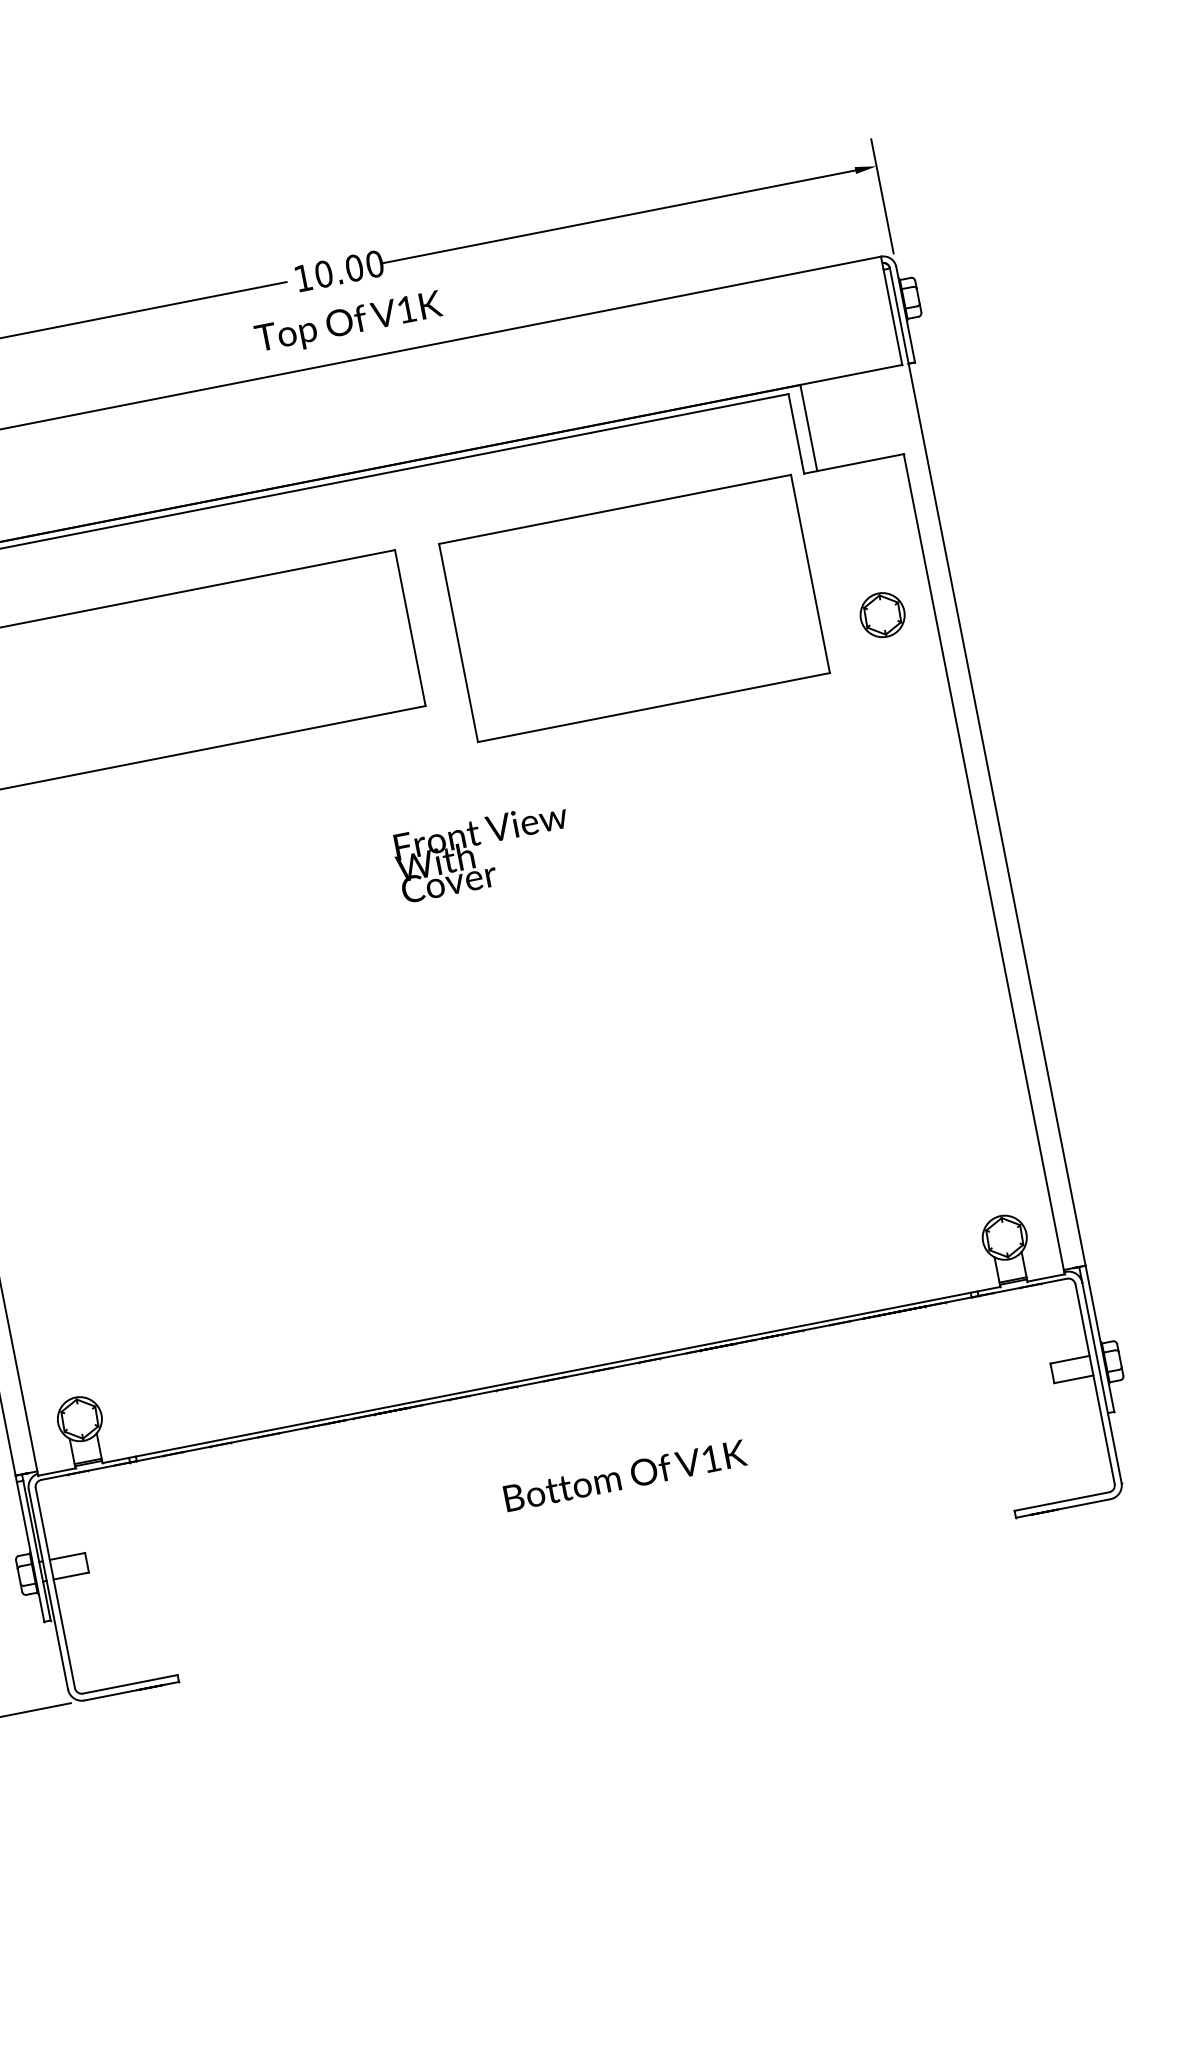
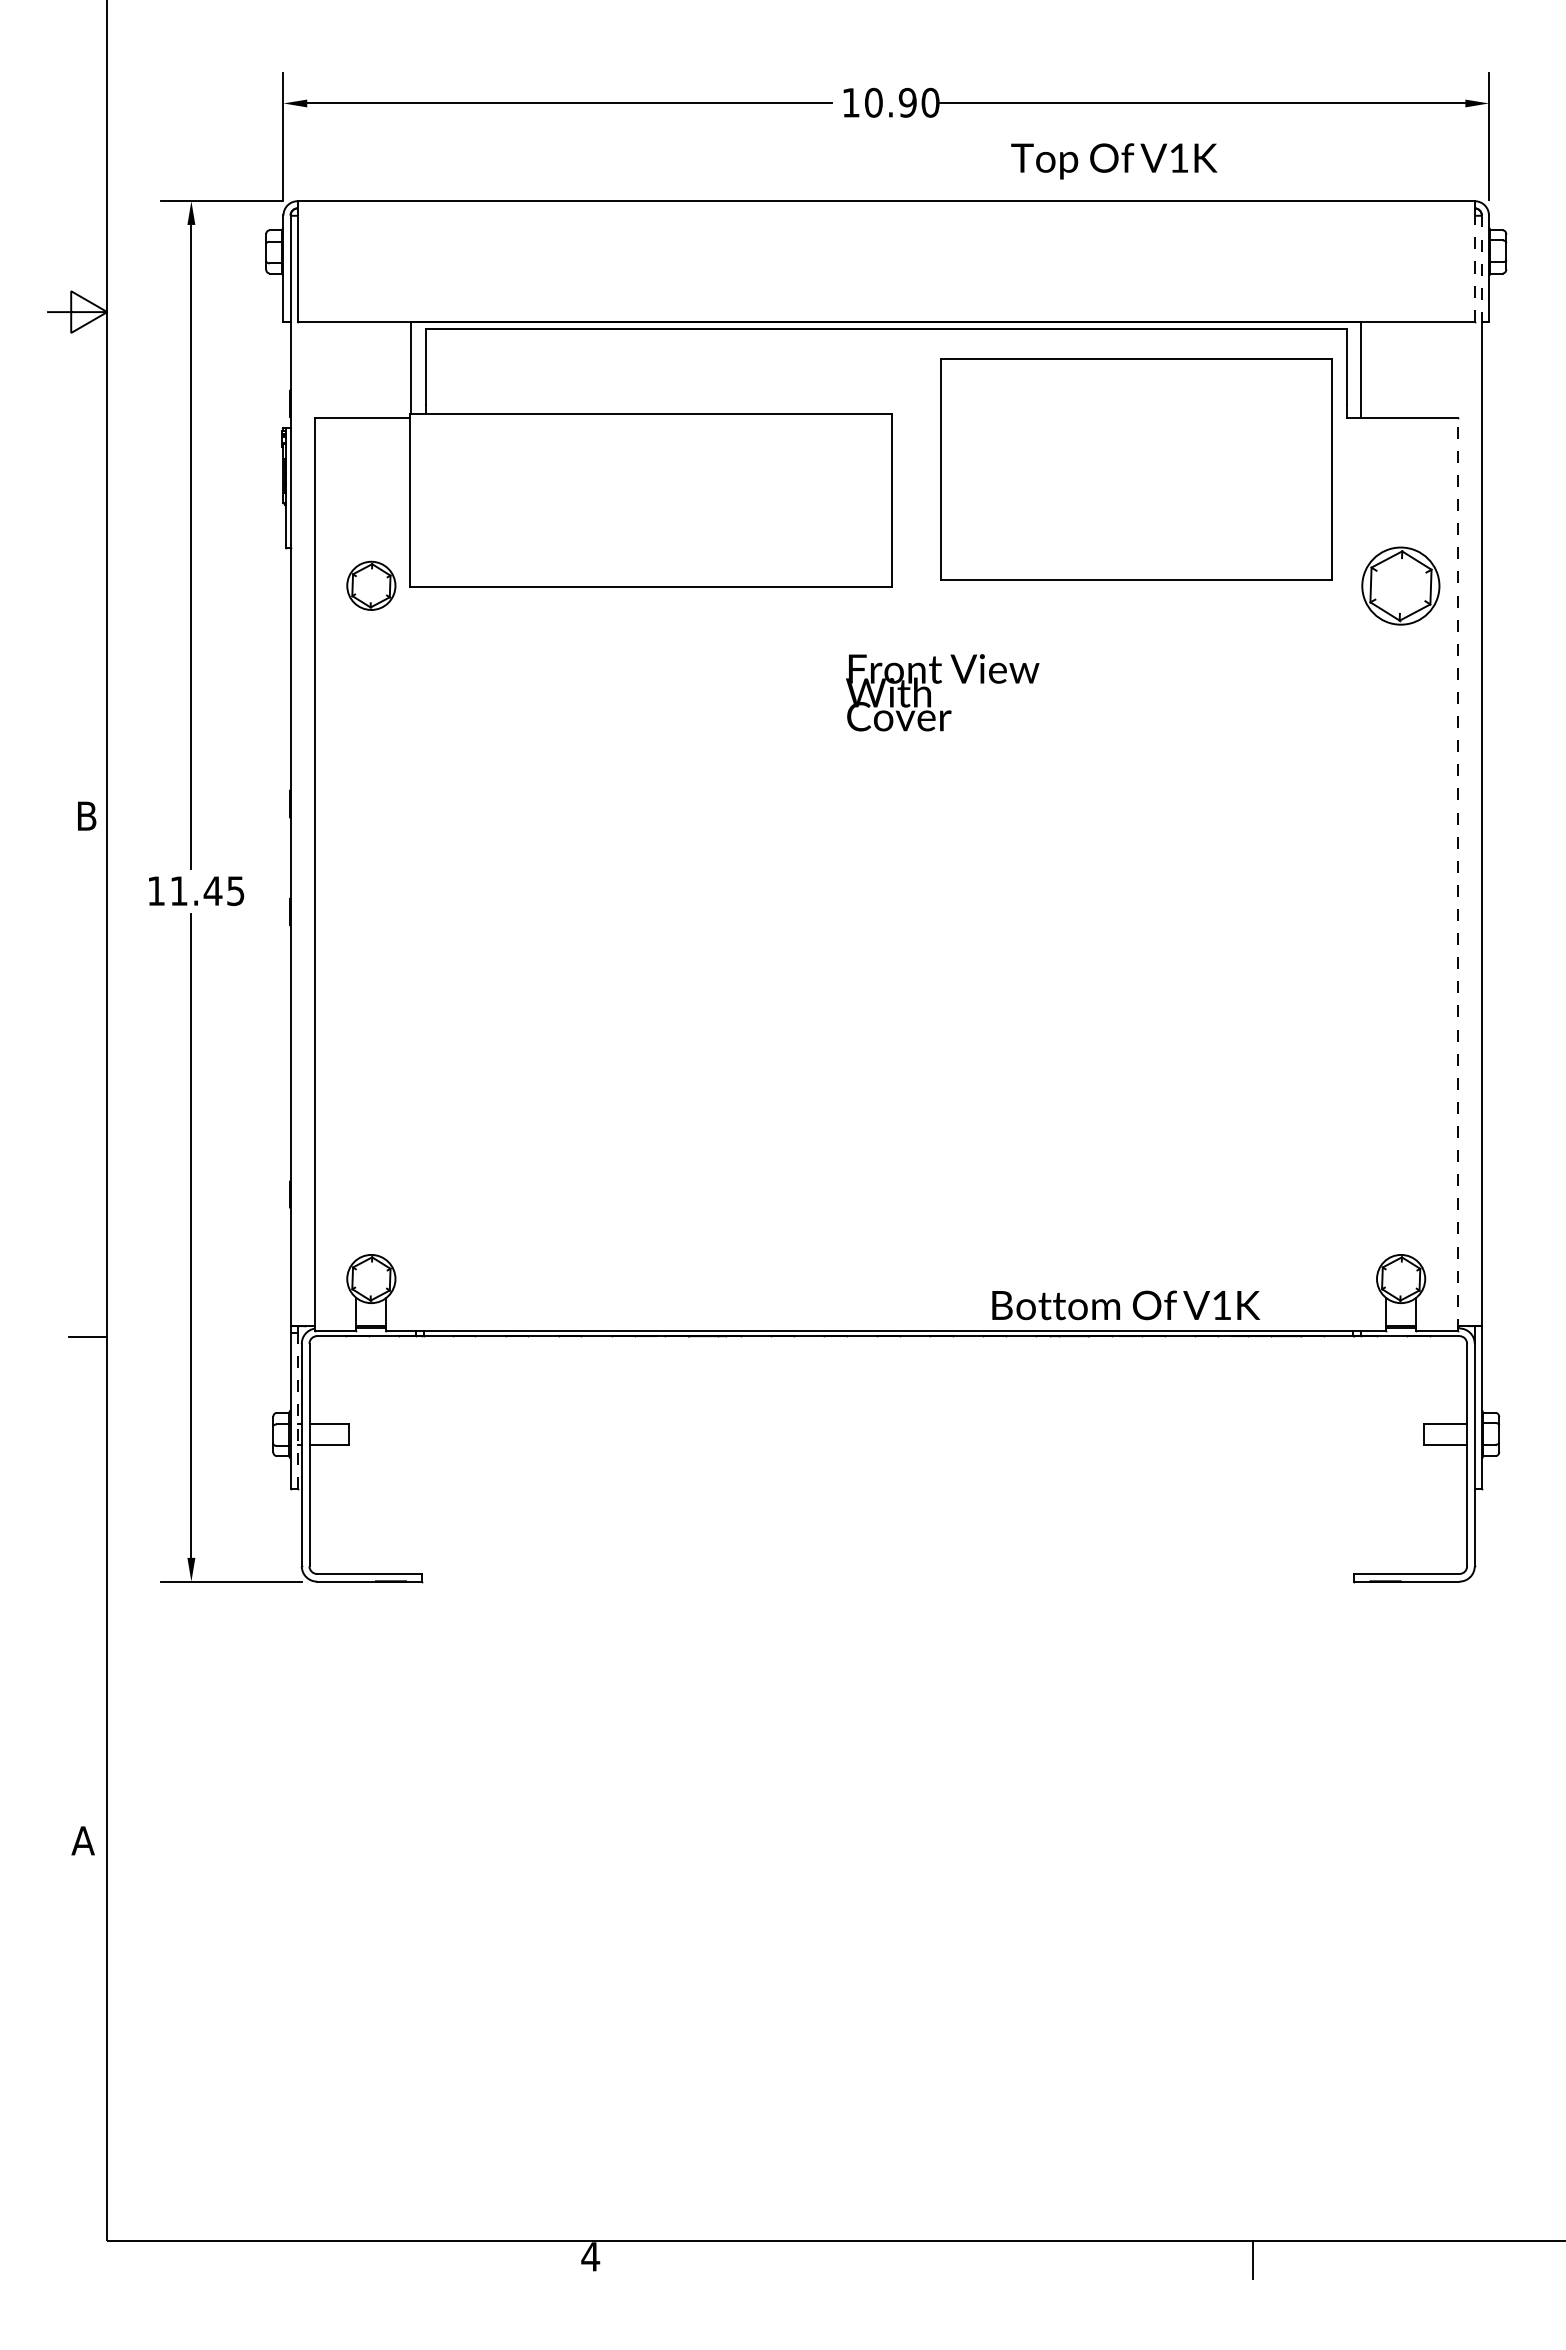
text: (354, 267) -> (907, 102), 10.00 -> 10.90
line: (899, 316) -> (1481, 269), solid -> dashed
line: (892, 317) -> (1474, 268), solid -> dashed
text: (349, 323) -> (1114, 161), moved
part: (634, 608) -> (1136, 469), moved
part: (882, 614) -> (1401, 585), size x1.6
text: (483, 852) -> (942, 692), moved
line: (984, 864) -> (1457, 874), solid -> dashed
text: (625, 1475) -> (1126, 1305), moved
line: (36, 1550) -> (297, 1410), solid -> dashed

